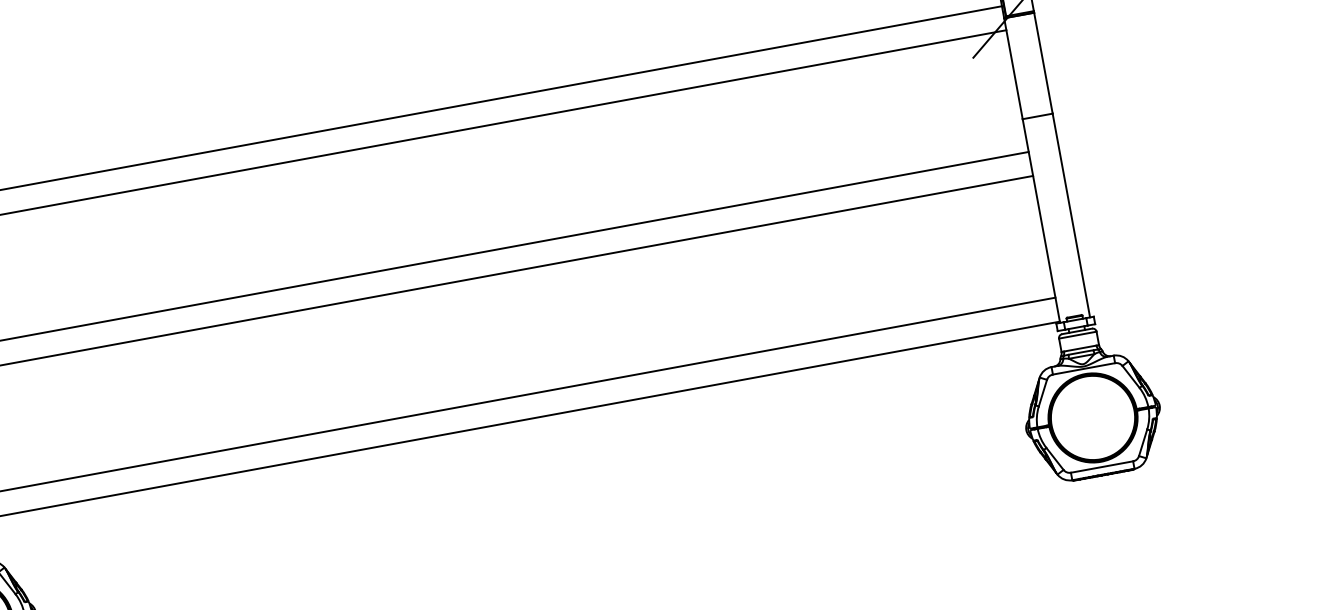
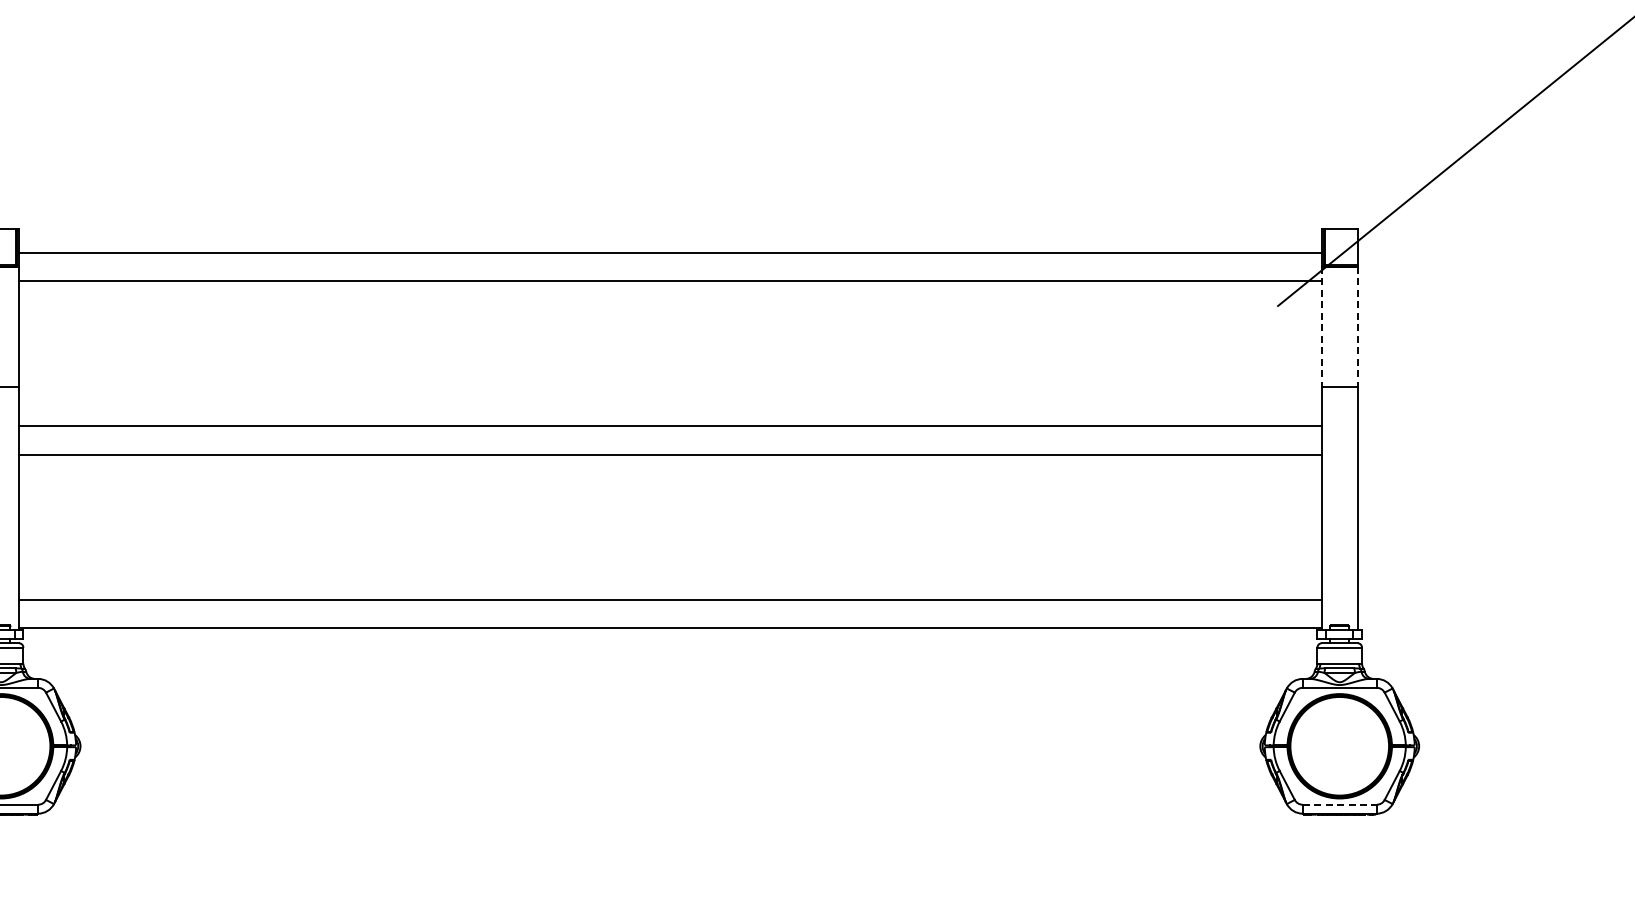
line: (1043, 63) -> (1357, 327), solid -> dashed
line: (1013, 69) -> (1321, 327), solid -> dashed
line: (1102, 466) -> (1340, 804), solid -> dashed

